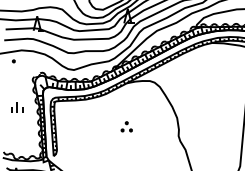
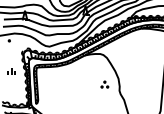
part: (126, 126) -> (104, 84), moved

